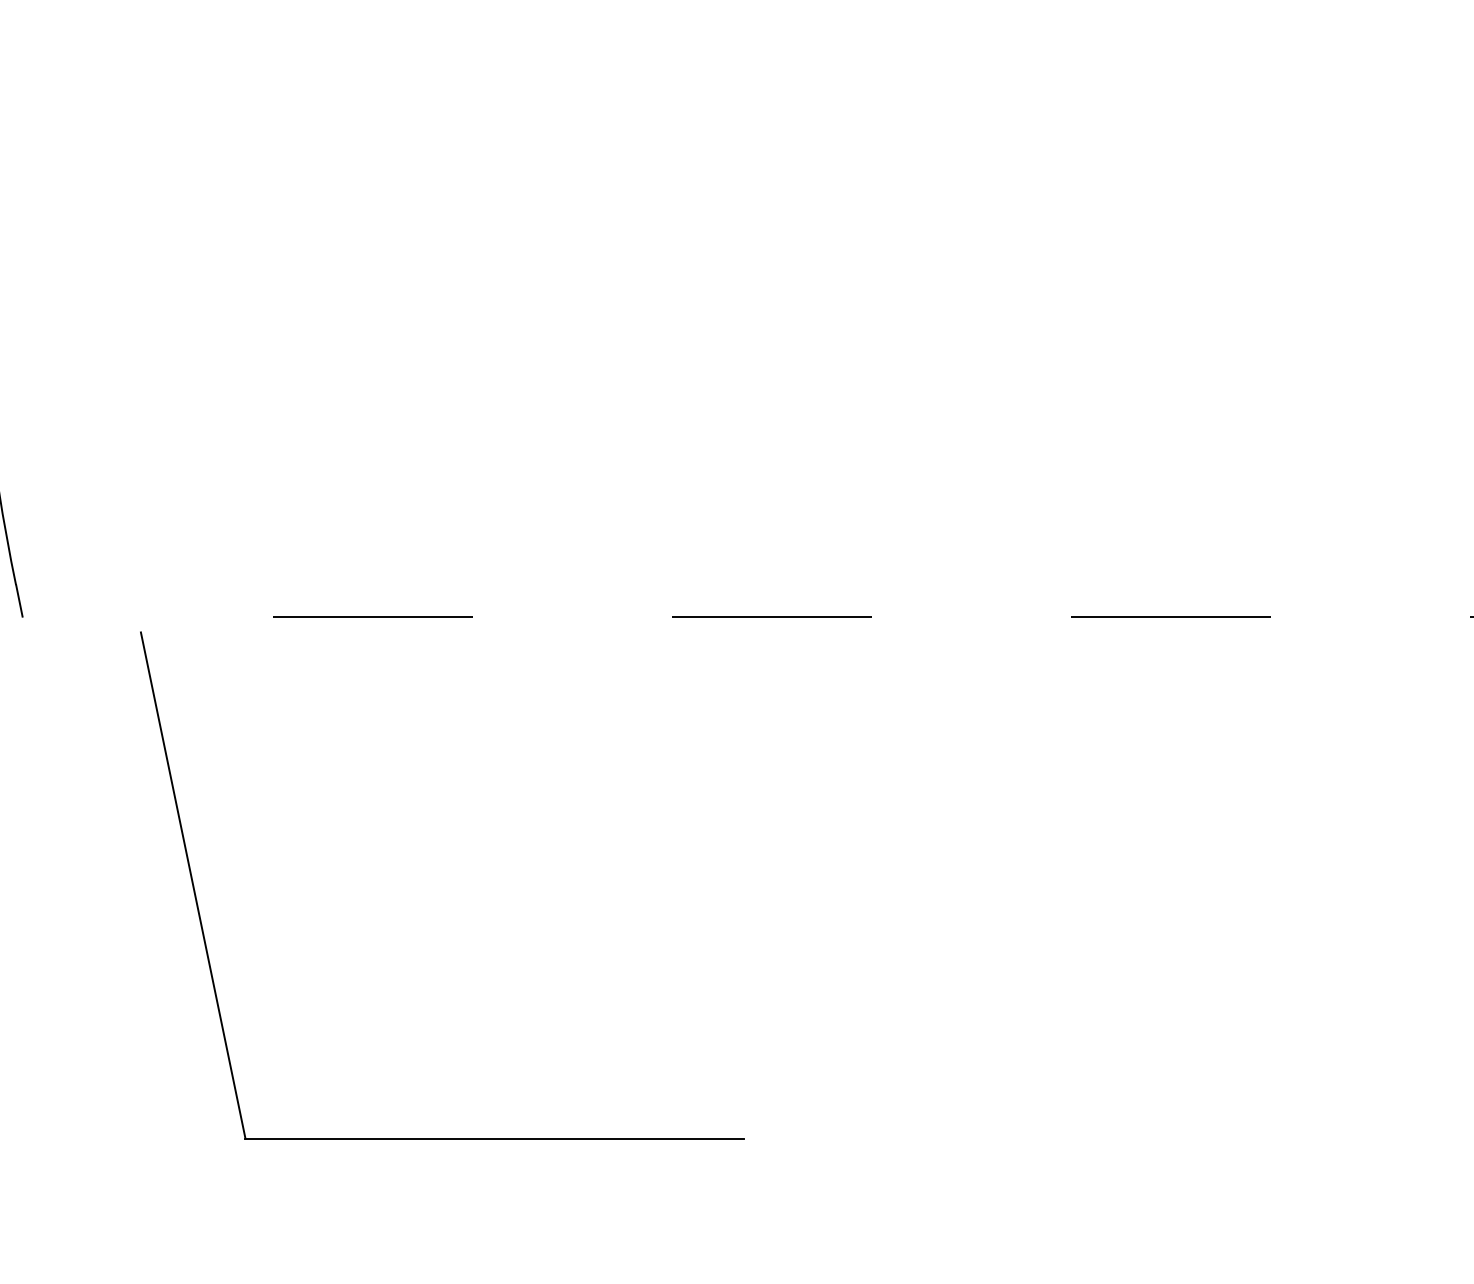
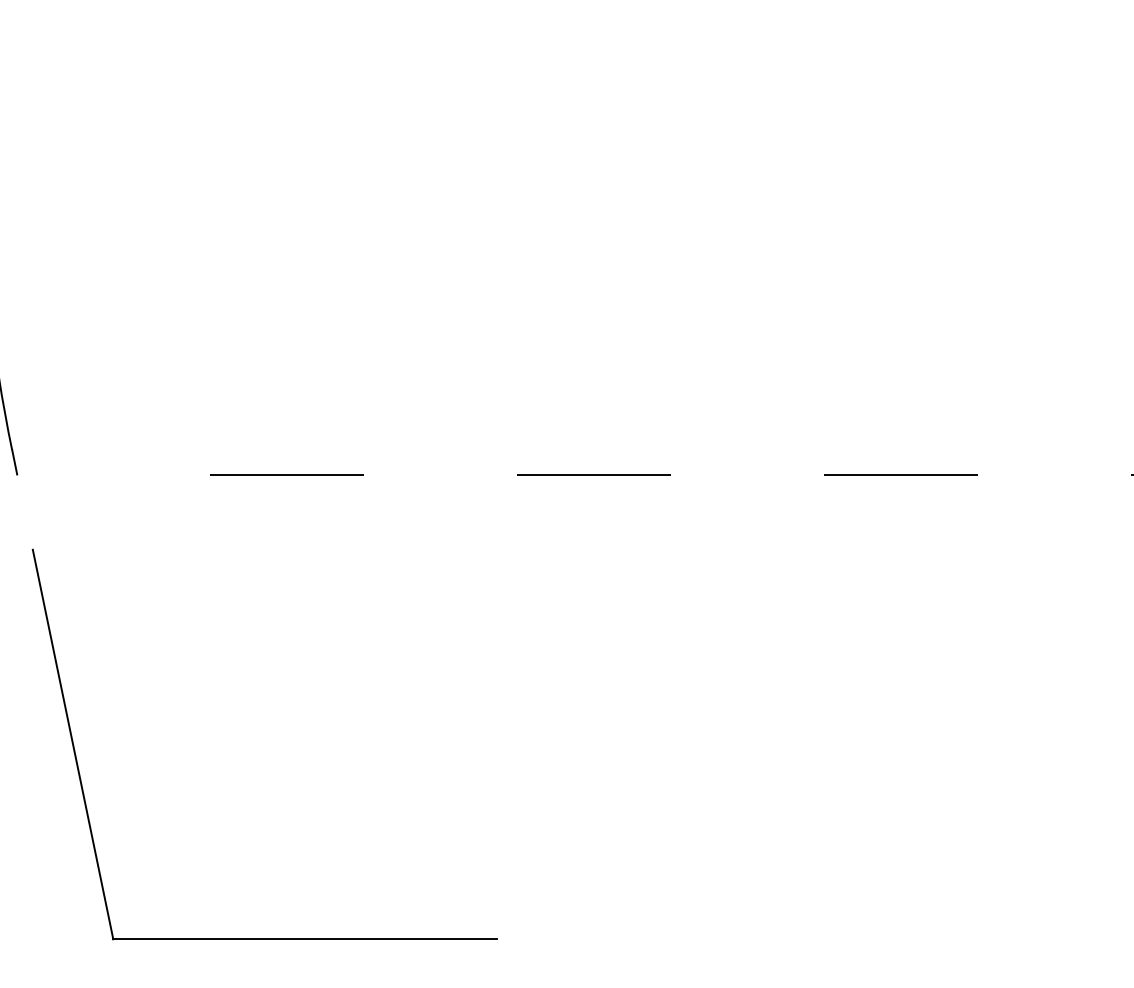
part: (205, 938) -> (82, 785), moved

